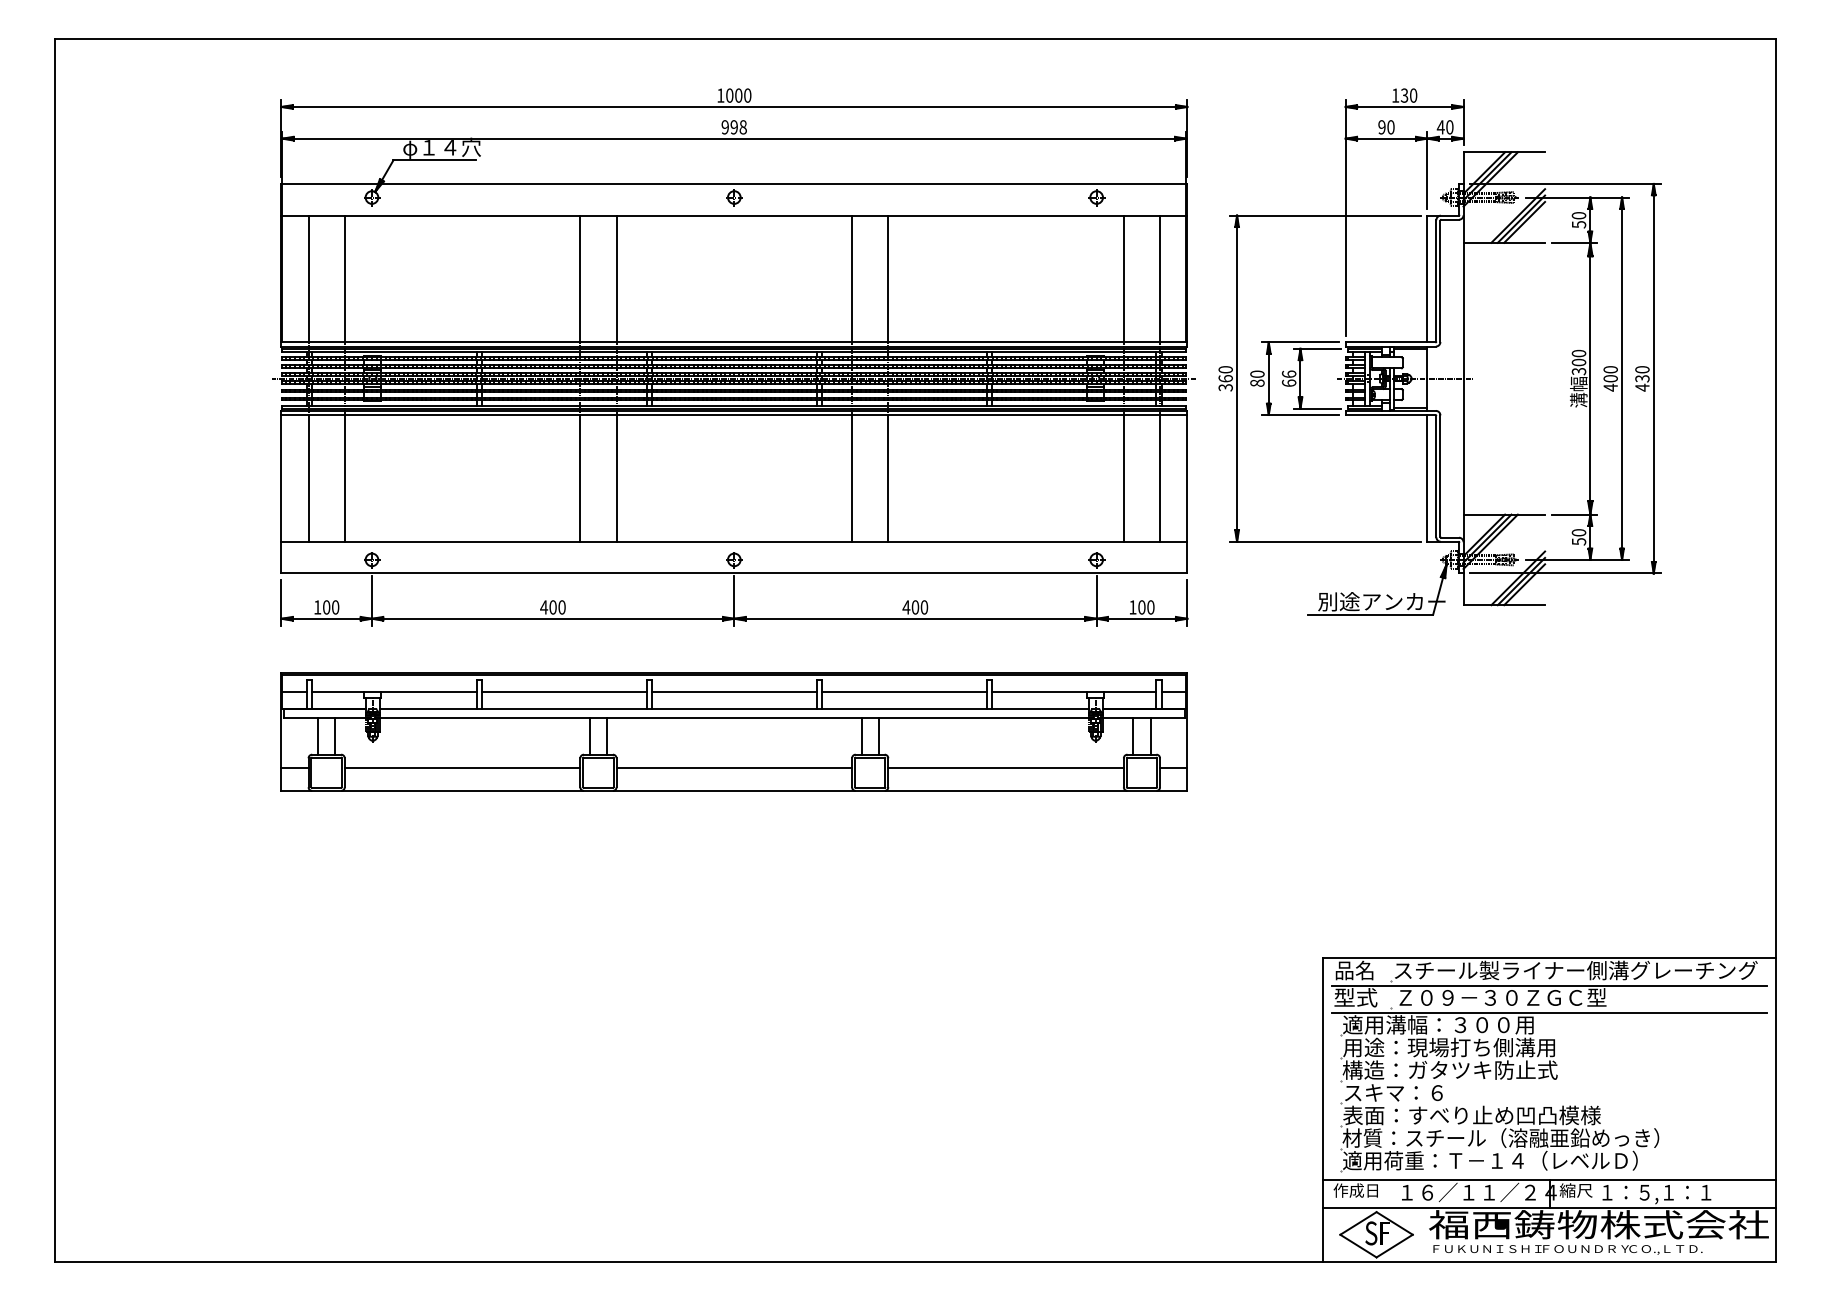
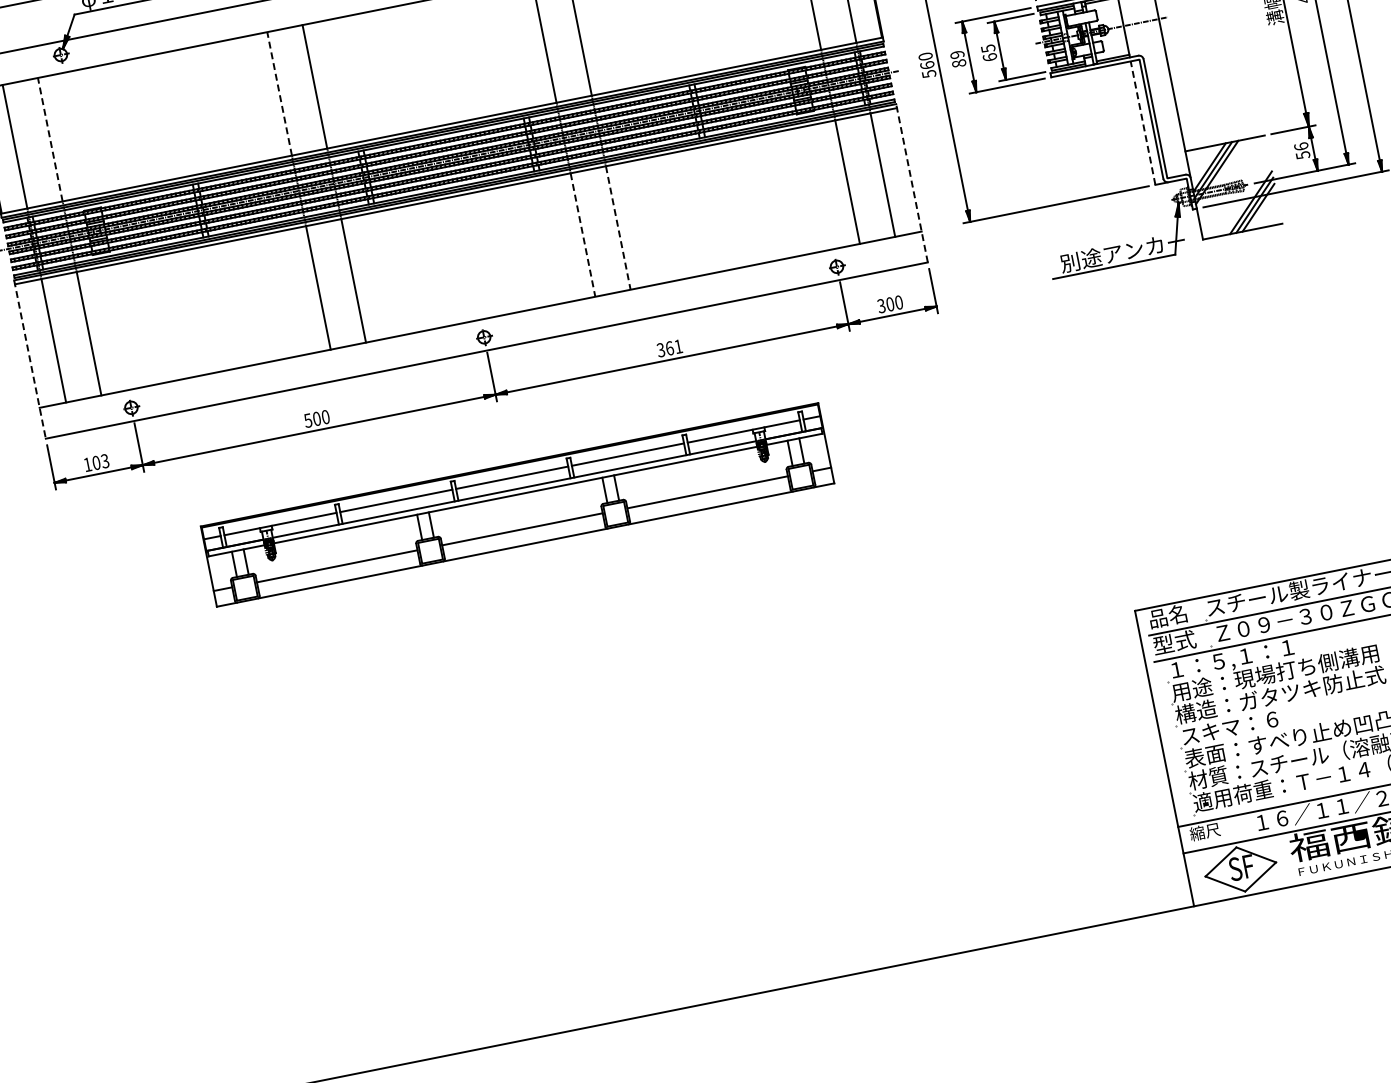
line: (344, 278) -> (49, 139), solid -> dashed
line: (580, 278) -> (279, 93), solid -> dashed
text: (1257, 373) -> (957, 54), 80 -> 89
text: (1288, 374) -> (987, 49), 66 -> 65
text: (1225, 387) -> (928, 73), 360 -> 560
line: (1427, 477) -> (1143, 122), solid -> dashed
line: (852, 478) -> (583, 235), solid -> dashed
line: (888, 478) -> (618, 228), solid -> dashed
line: (1187, 491) -> (912, 182), solid -> dashed
line: (281, 492) -> (30, 359), solid -> dashed
text: (1578, 532) -> (1300, 146), 50 -> 56
text: (335, 607) -> (105, 461), 100 -> 103
text: (544, 607) -> (308, 420), 400 -> 500
text: (915, 607) -> (669, 348), 400 -> 361
text: (1132, 607) -> (881, 306), 100 -> 300
part: (733, 731) -> (516, 504), size x0.7
text: (1438, 1025) -> (1260, 653), 適用溝幅：３００用 -> １：５,１：１
text: (1355, 1190) -> (1211, 830), 作成日 -> 縮尺

